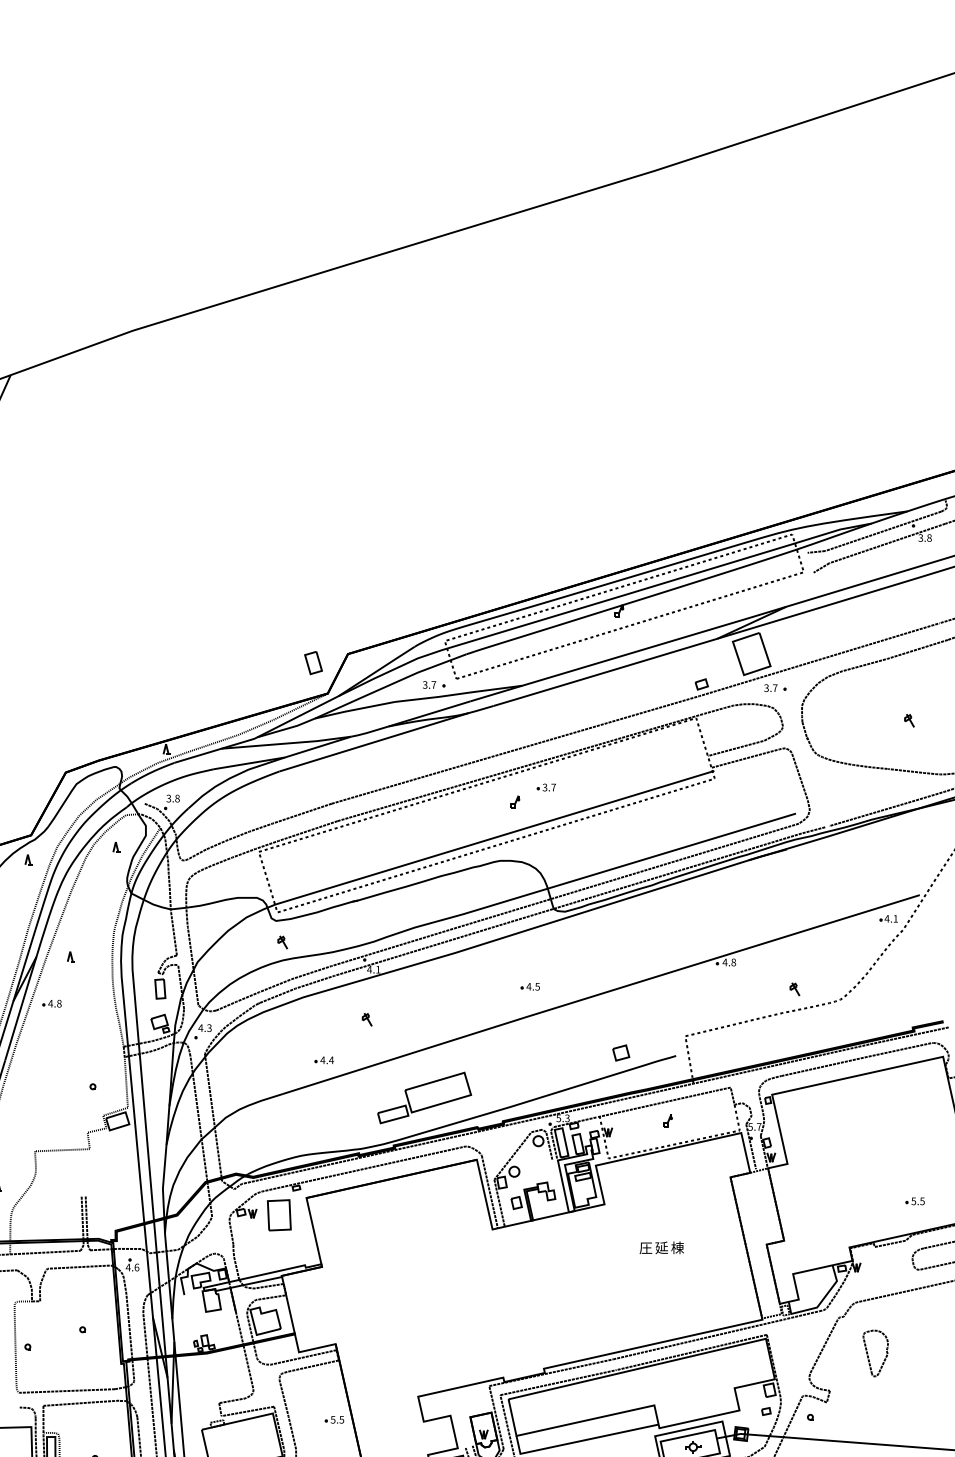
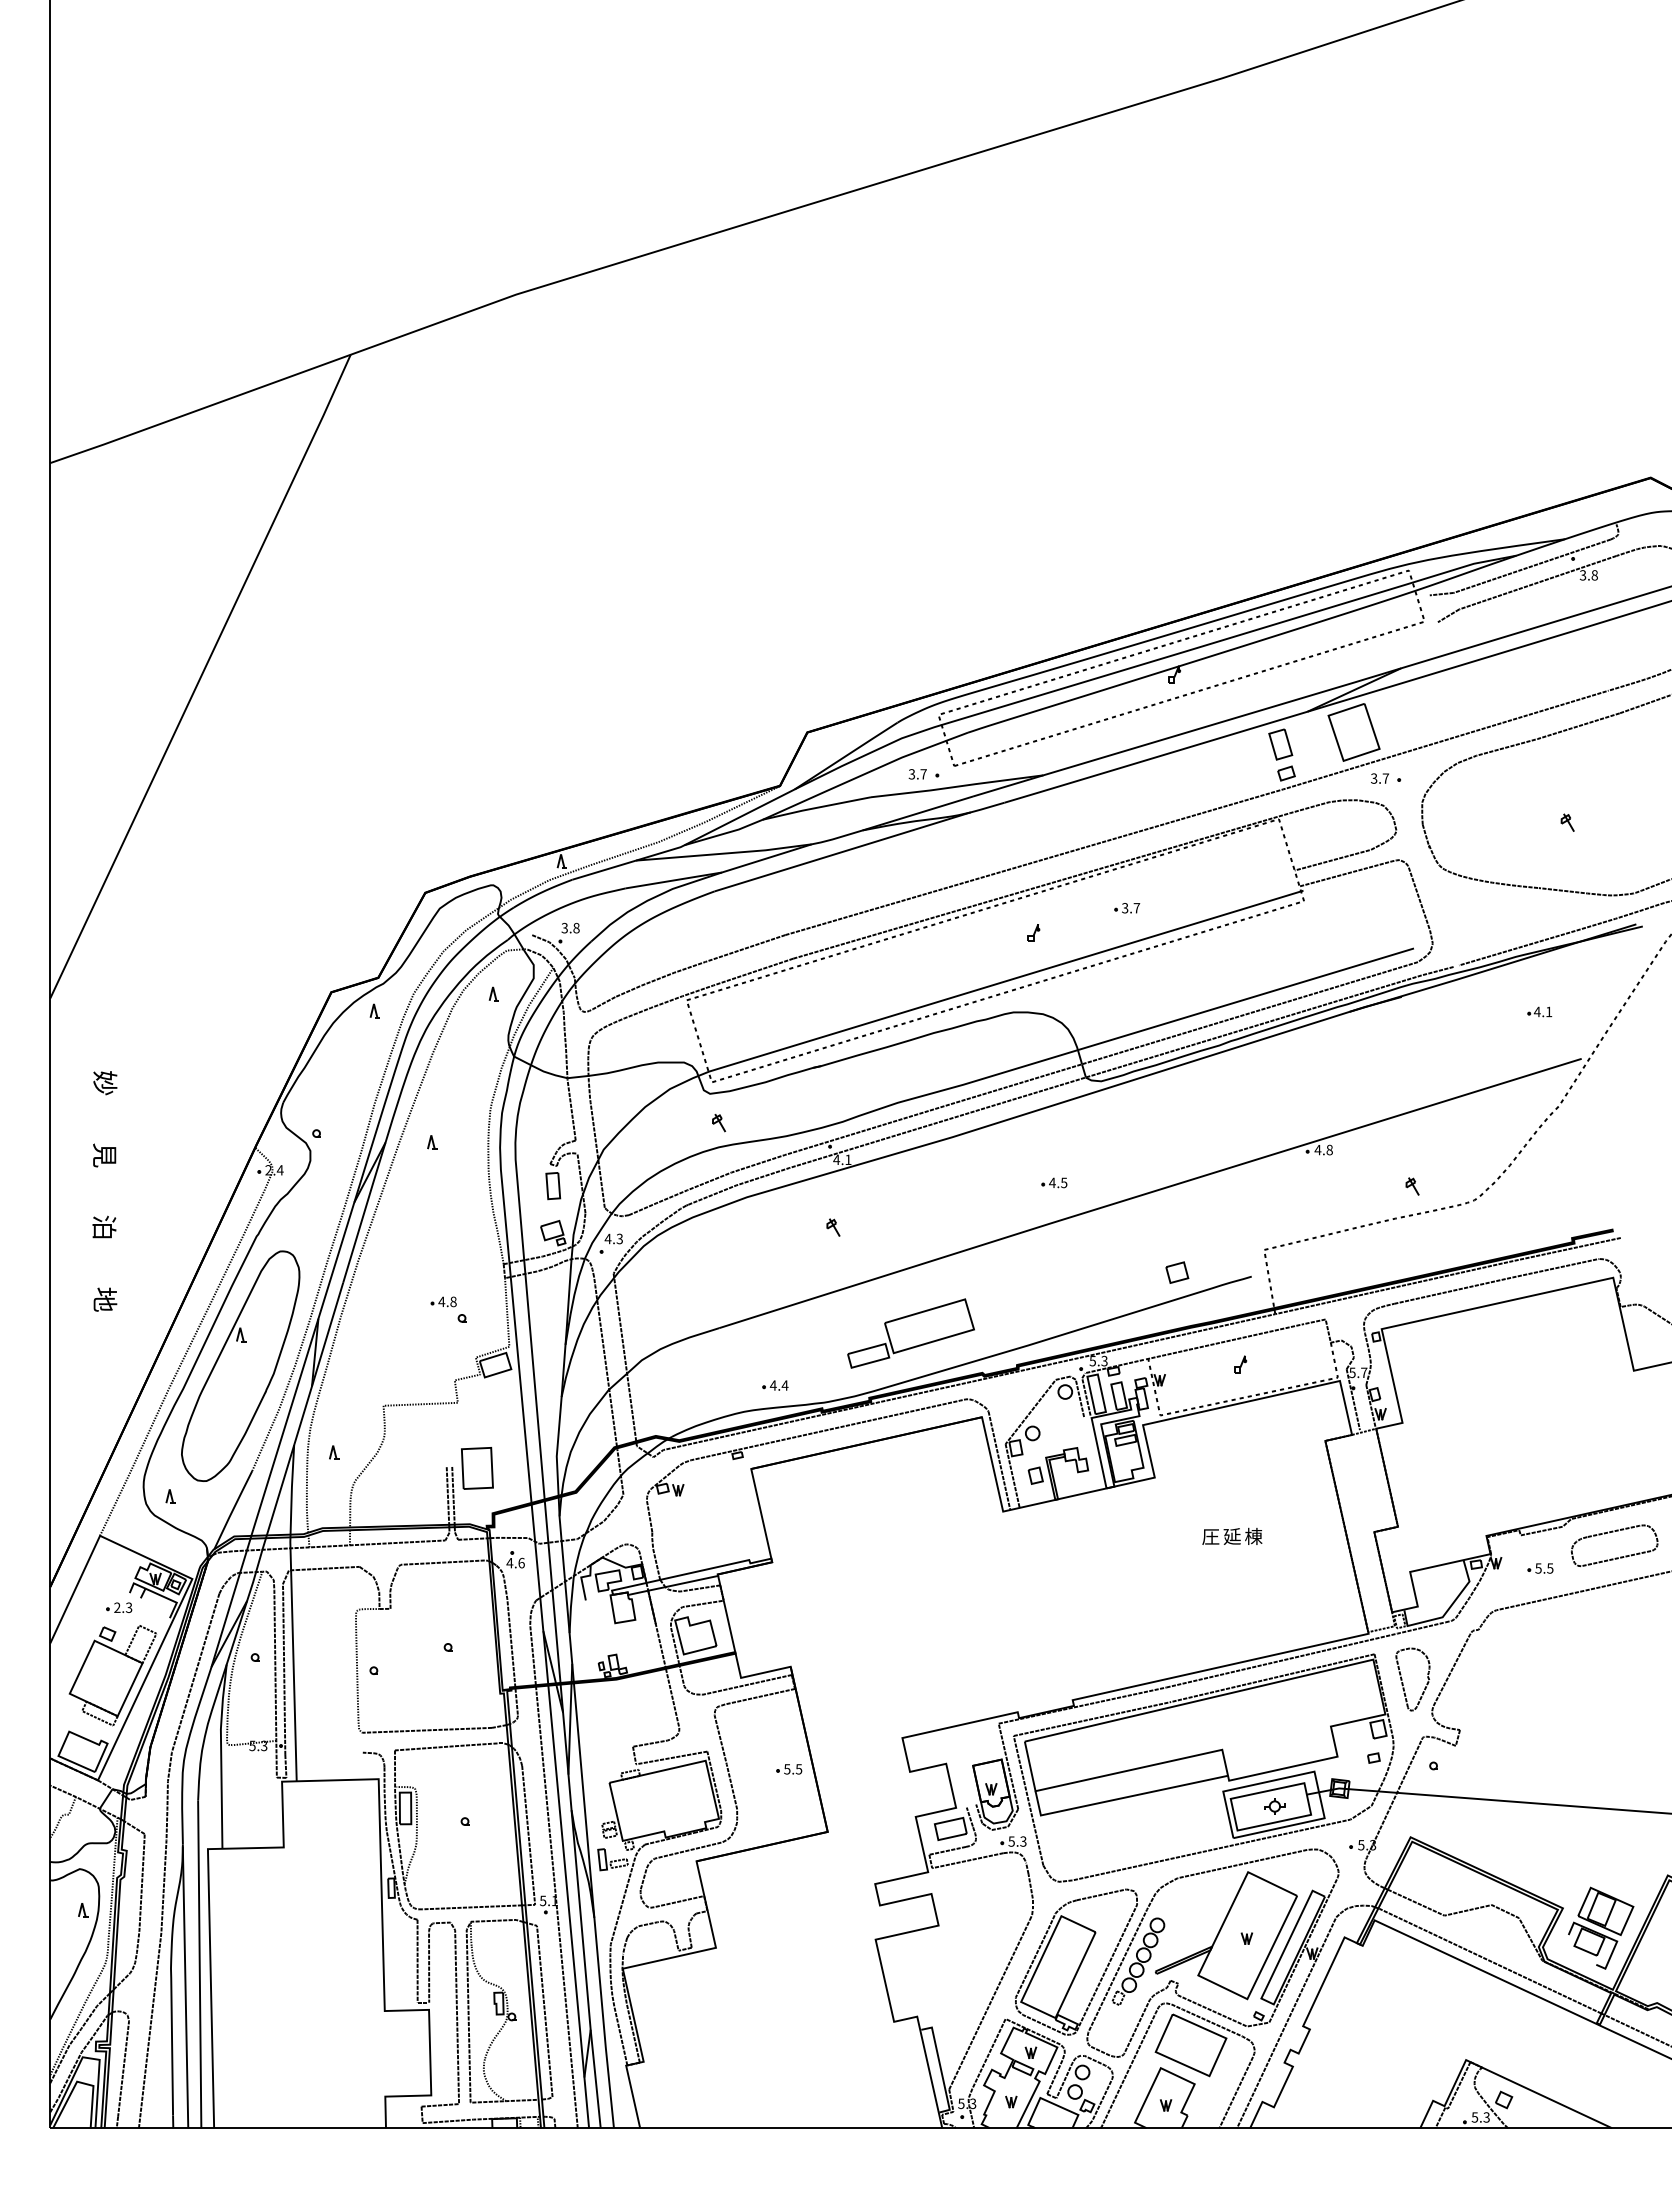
part: (313, 662) -> (1280, 744), moved
part: (546, 787) -> (1127, 908), moved
part: (888, 918) -> (1539, 1011), moved
part: (51, 1003) -> (443, 1301), moved
part: (324, 1060) -> (775, 1385), moved
part: (915, 1201) -> (1540, 1568), moved
part: (279, 1215) -> (477, 1468), moved
part: (868, 1355) -> (1403, 1682), moved

